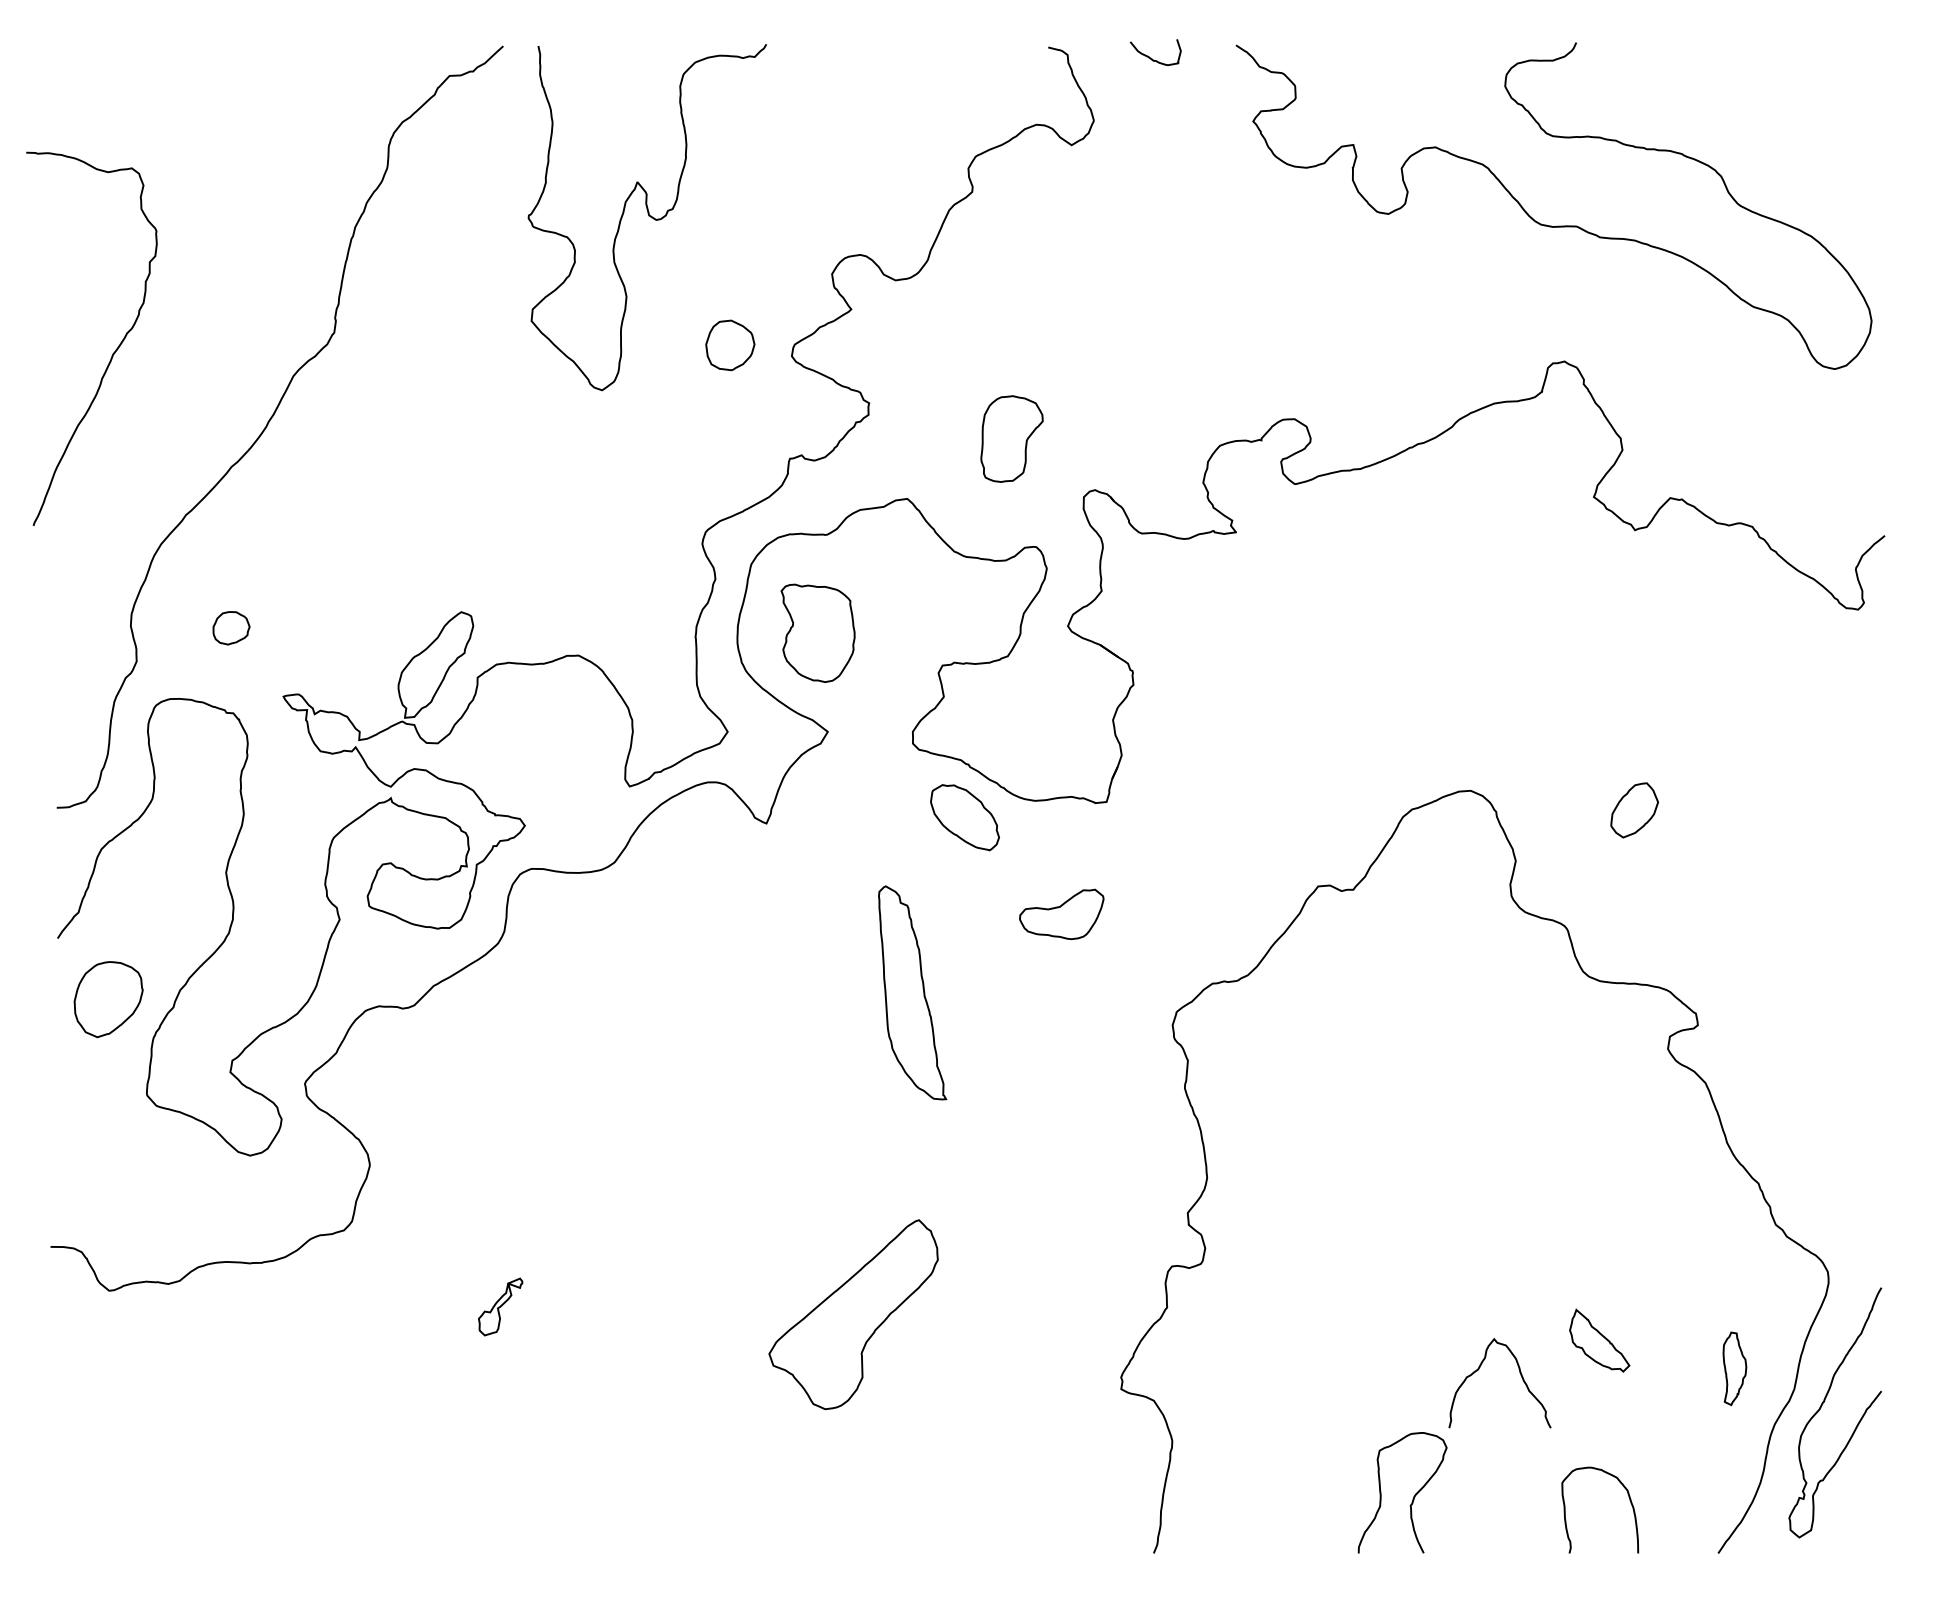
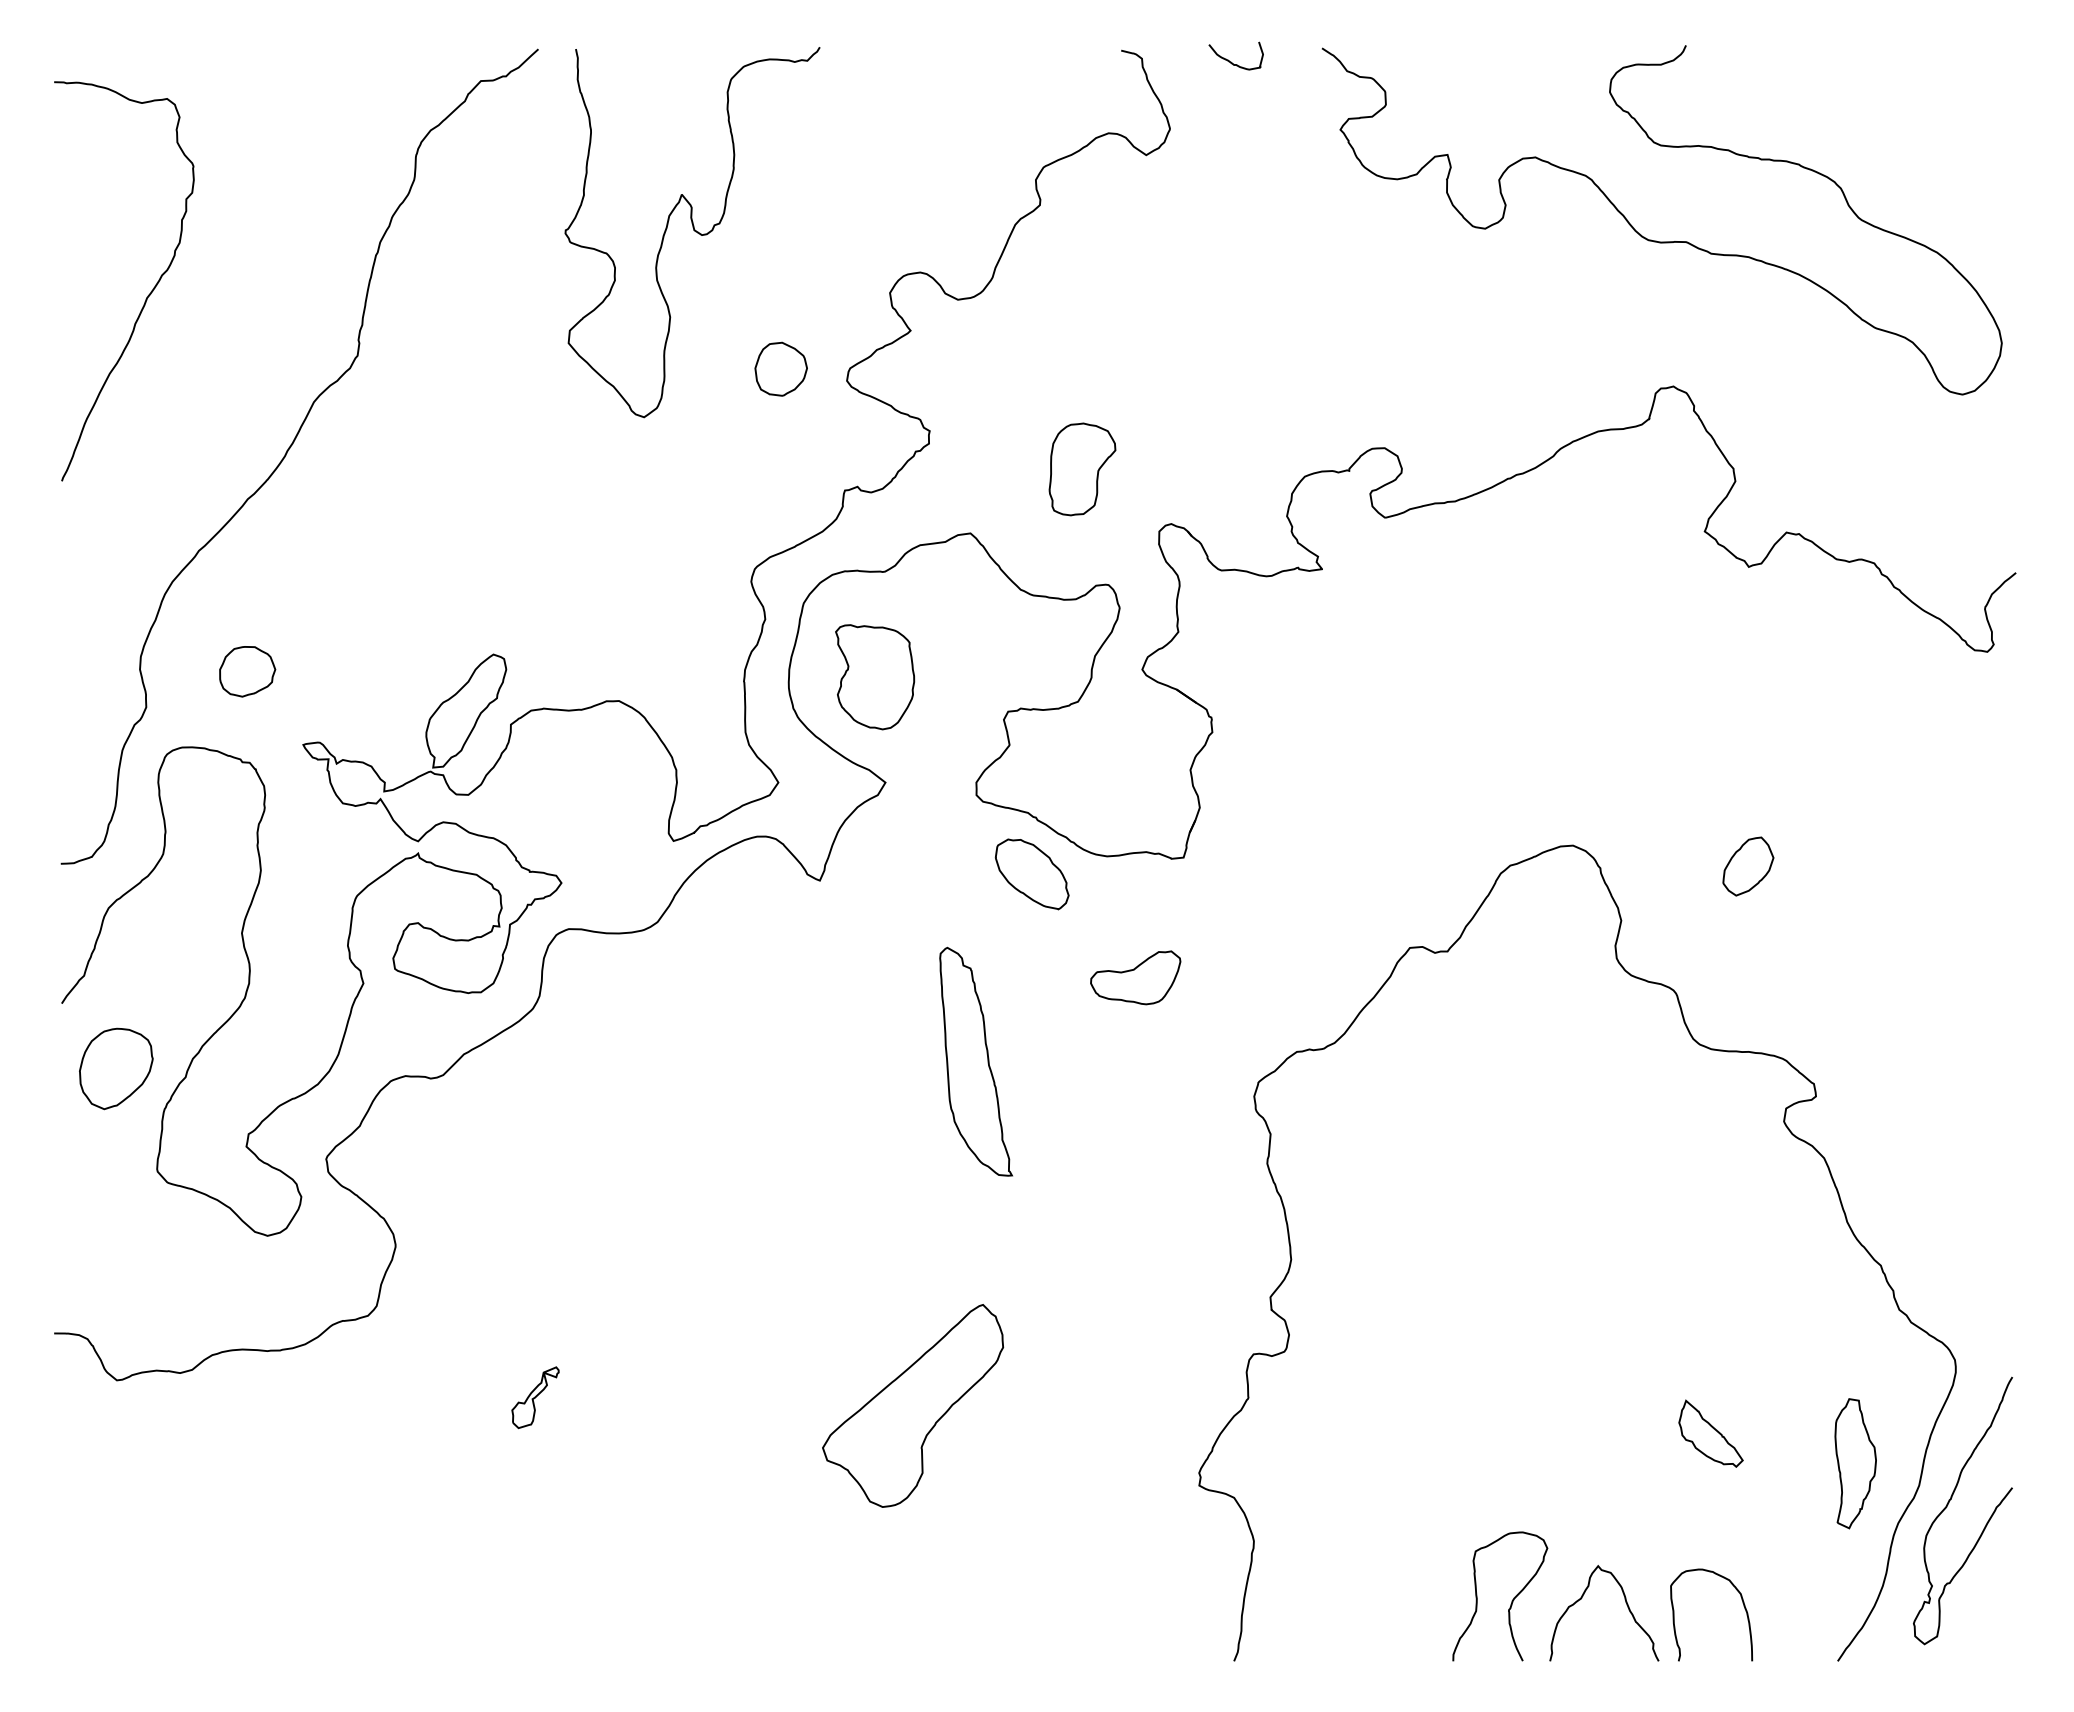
curve: (113, 352) -> (147, 295), moved
part: (231, 627) -> (247, 671), size x1.43
part: (1734, 1368) -> (1855, 1463), size x1.67
curve: (1520, 1375) -> (1626, 1605), moved

